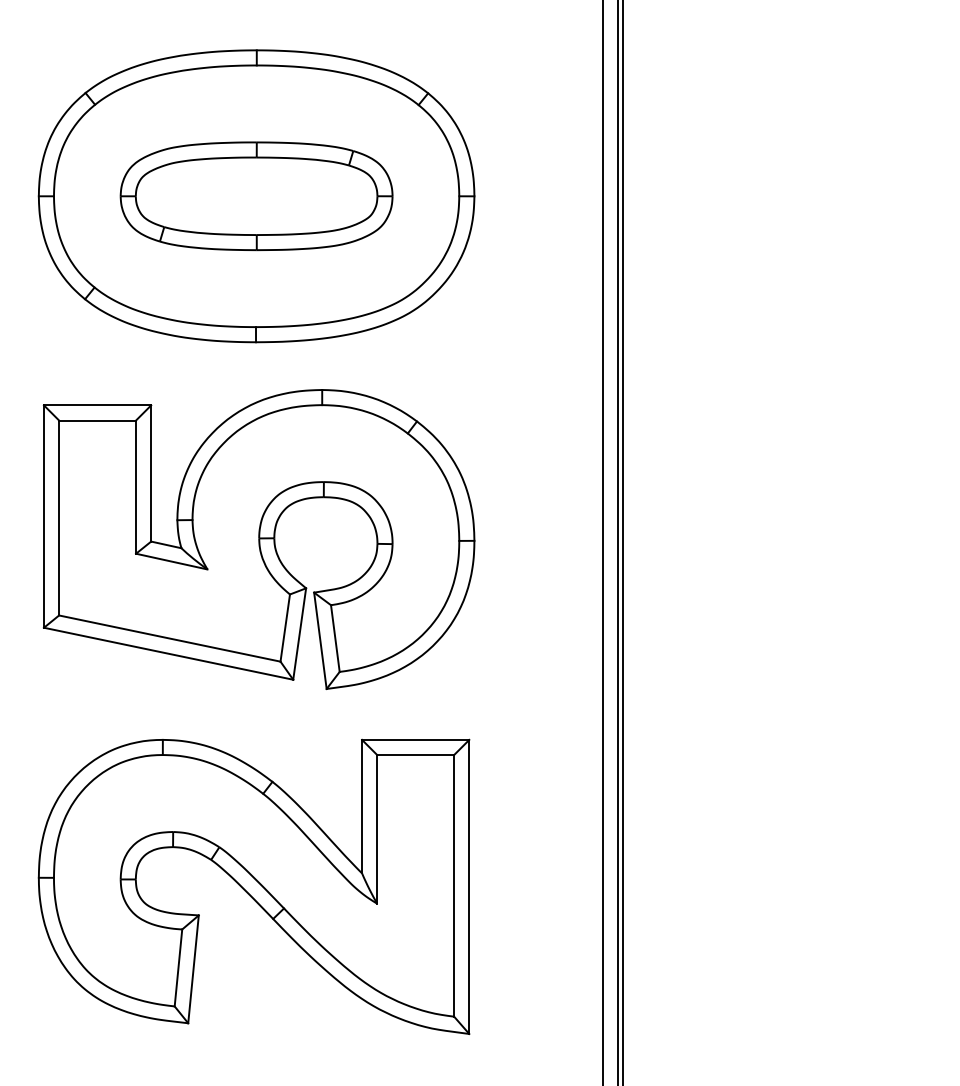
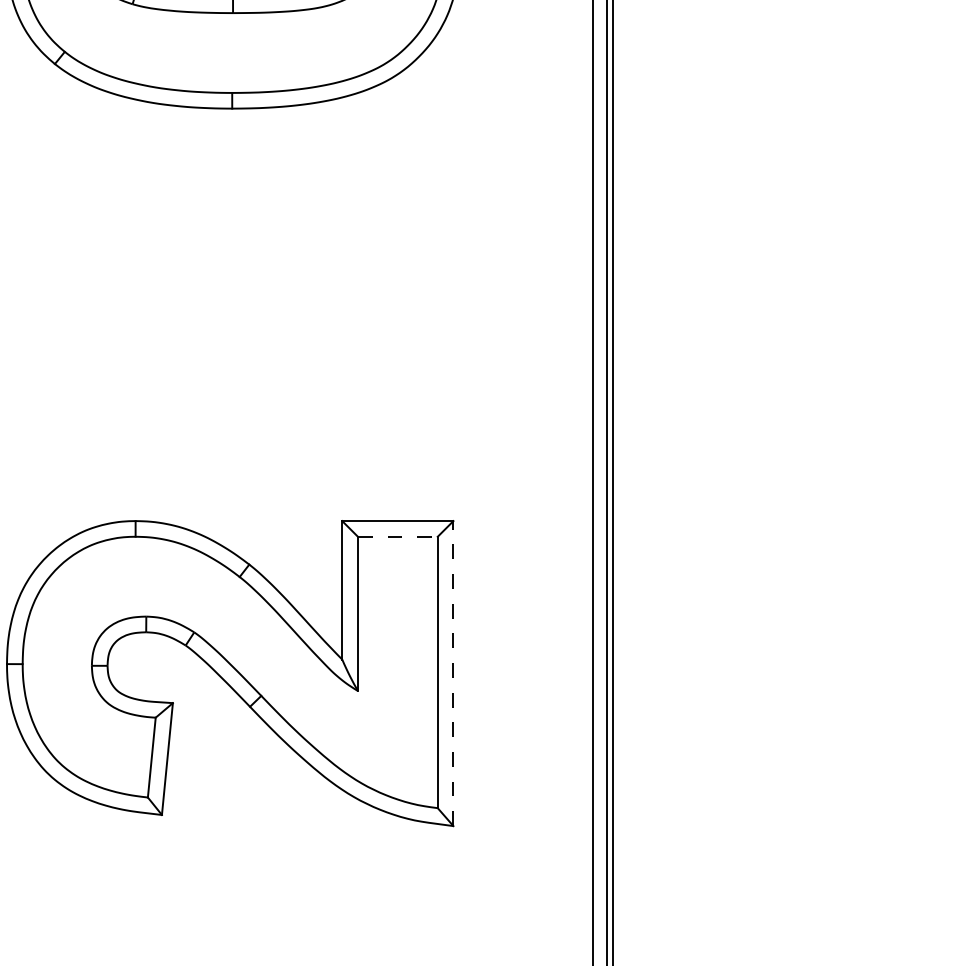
part: (258, 539) -> (234, 313), removed
line: (416, 755) -> (398, 537), solid -> dashed
line: (469, 886) -> (453, 673), solid -> dashed

